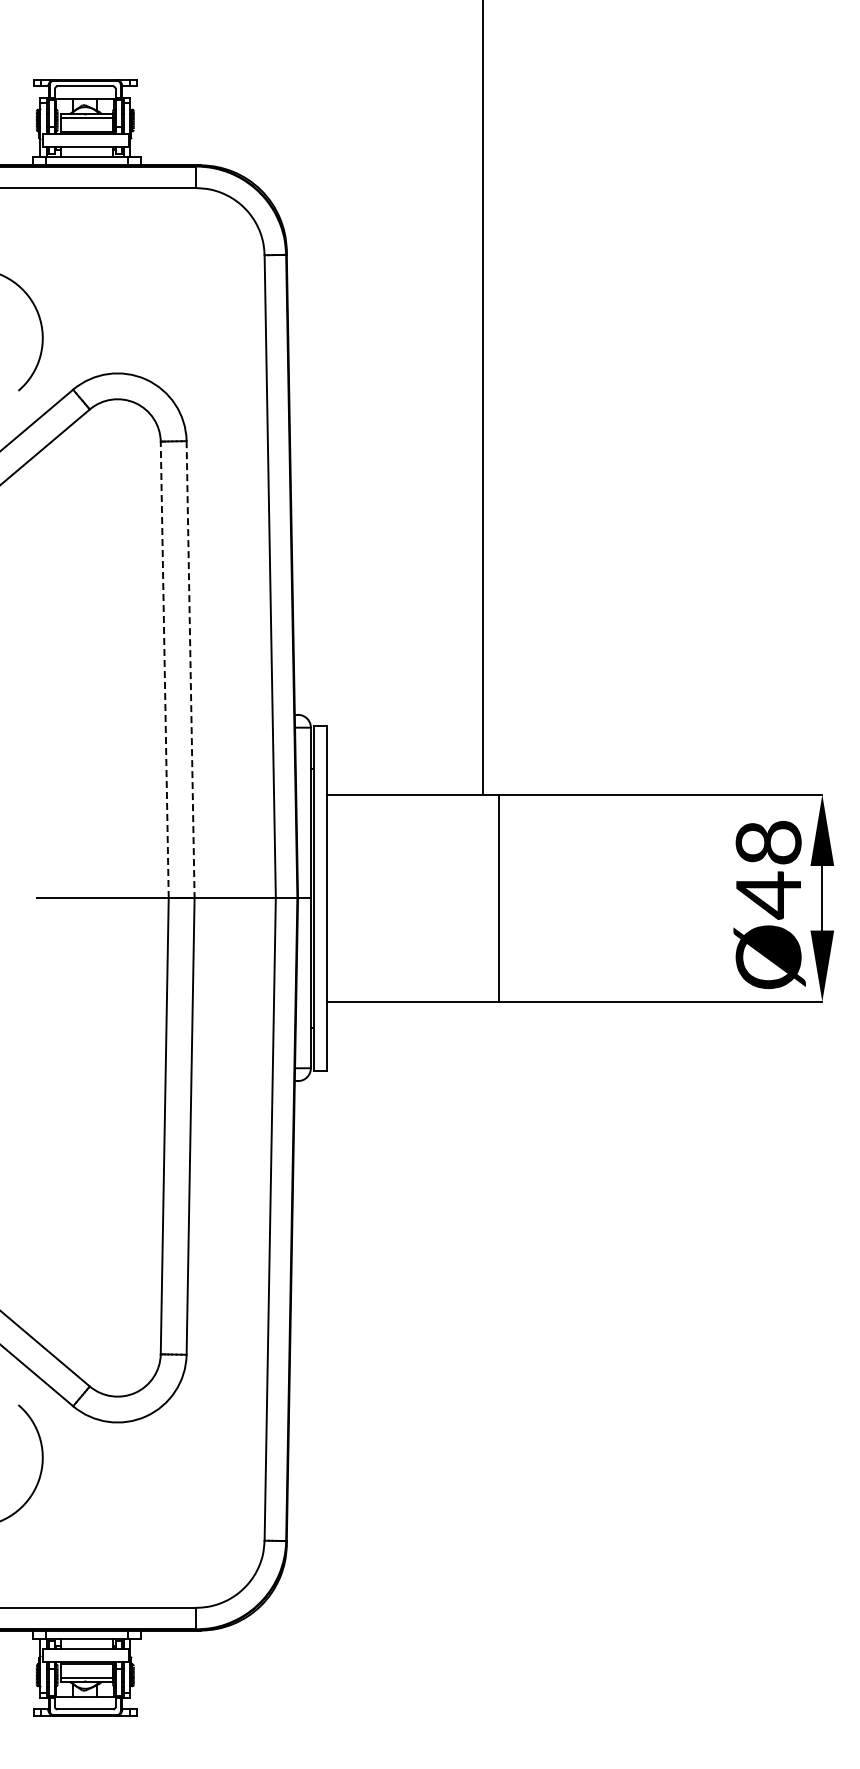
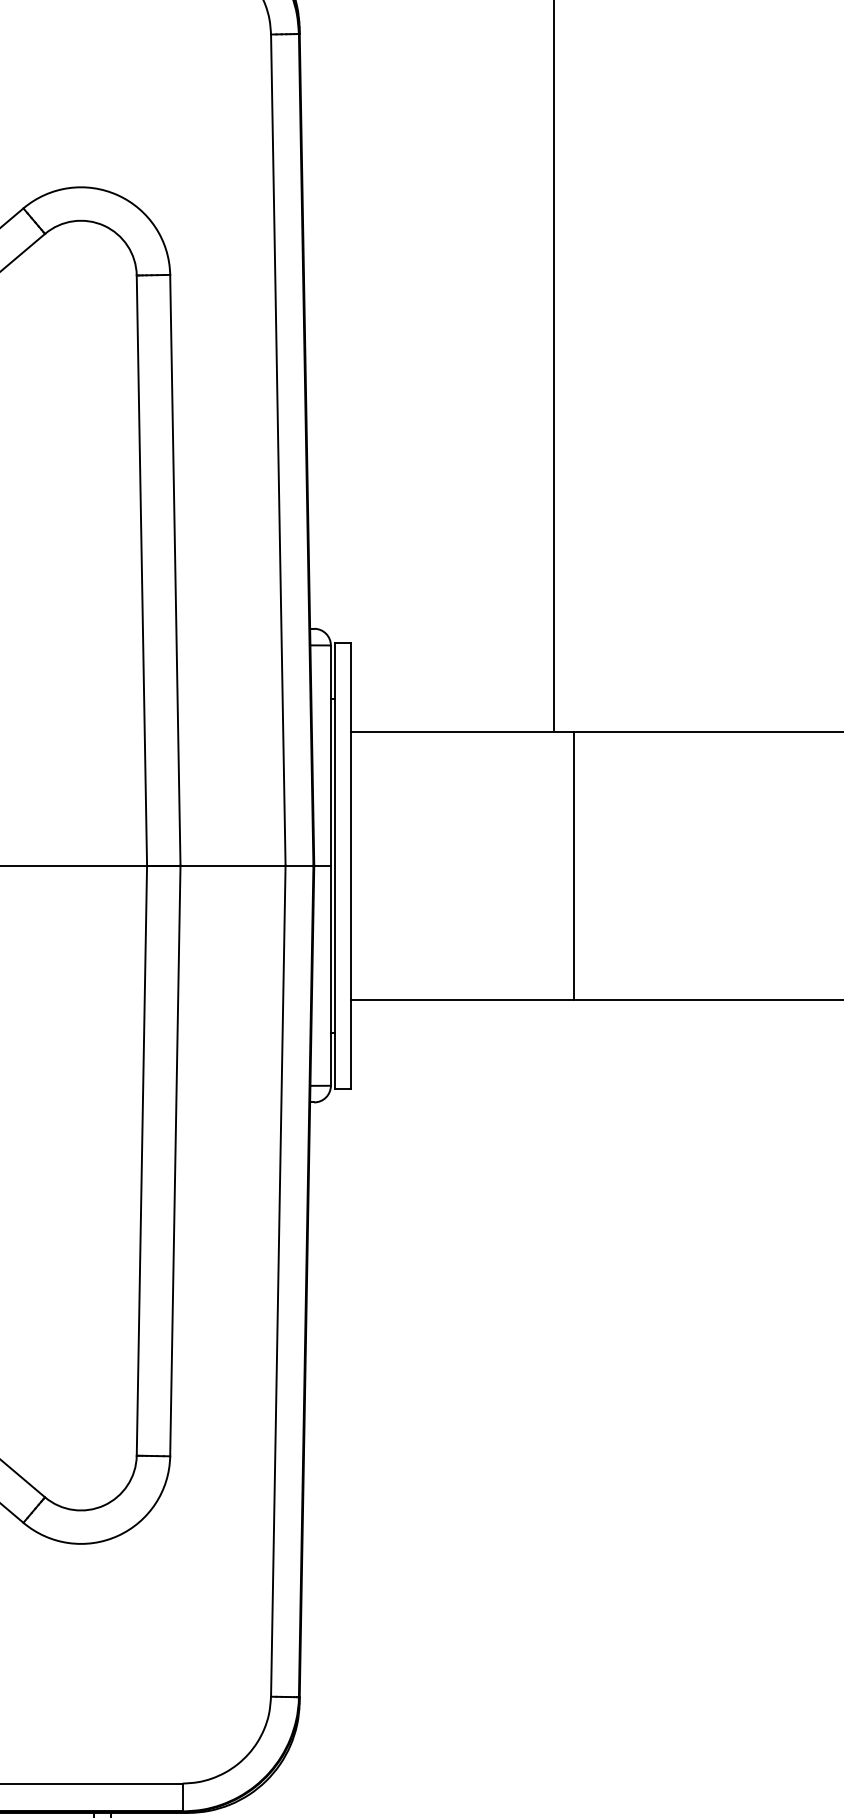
line: (164, 669) -> (141, 570), dashed -> solid
line: (190, 670) -> (175, 571), dashed -> solid

